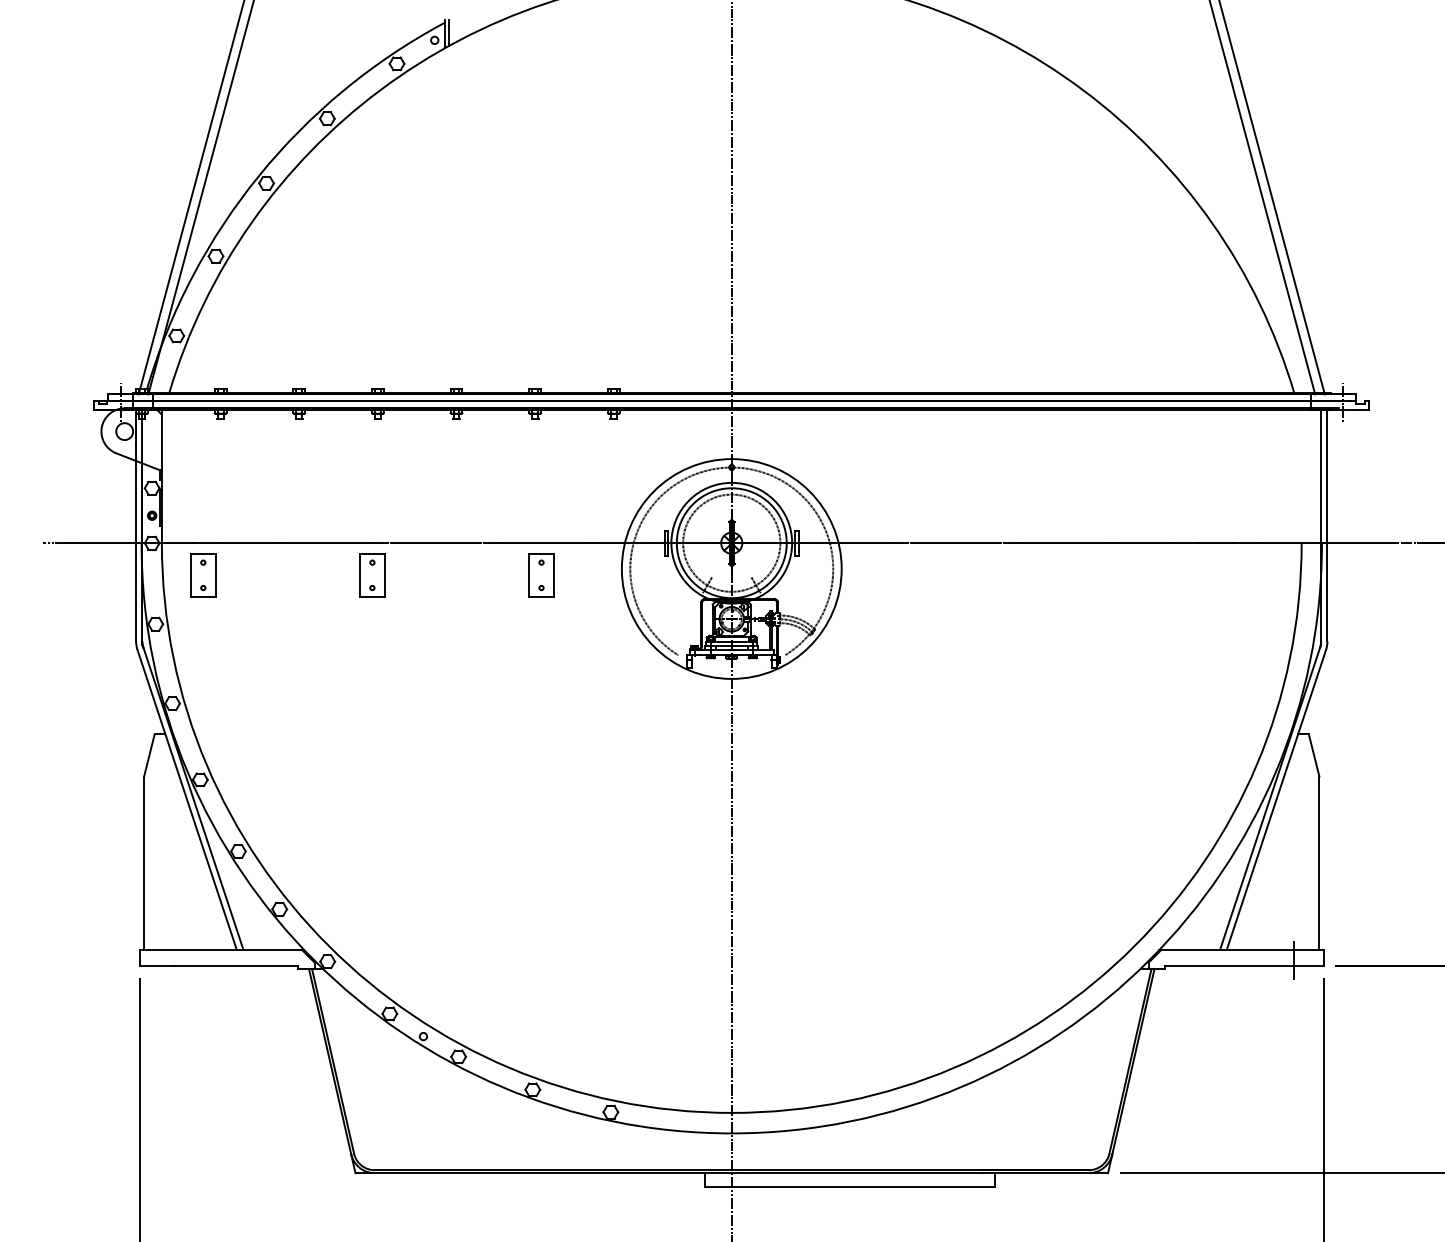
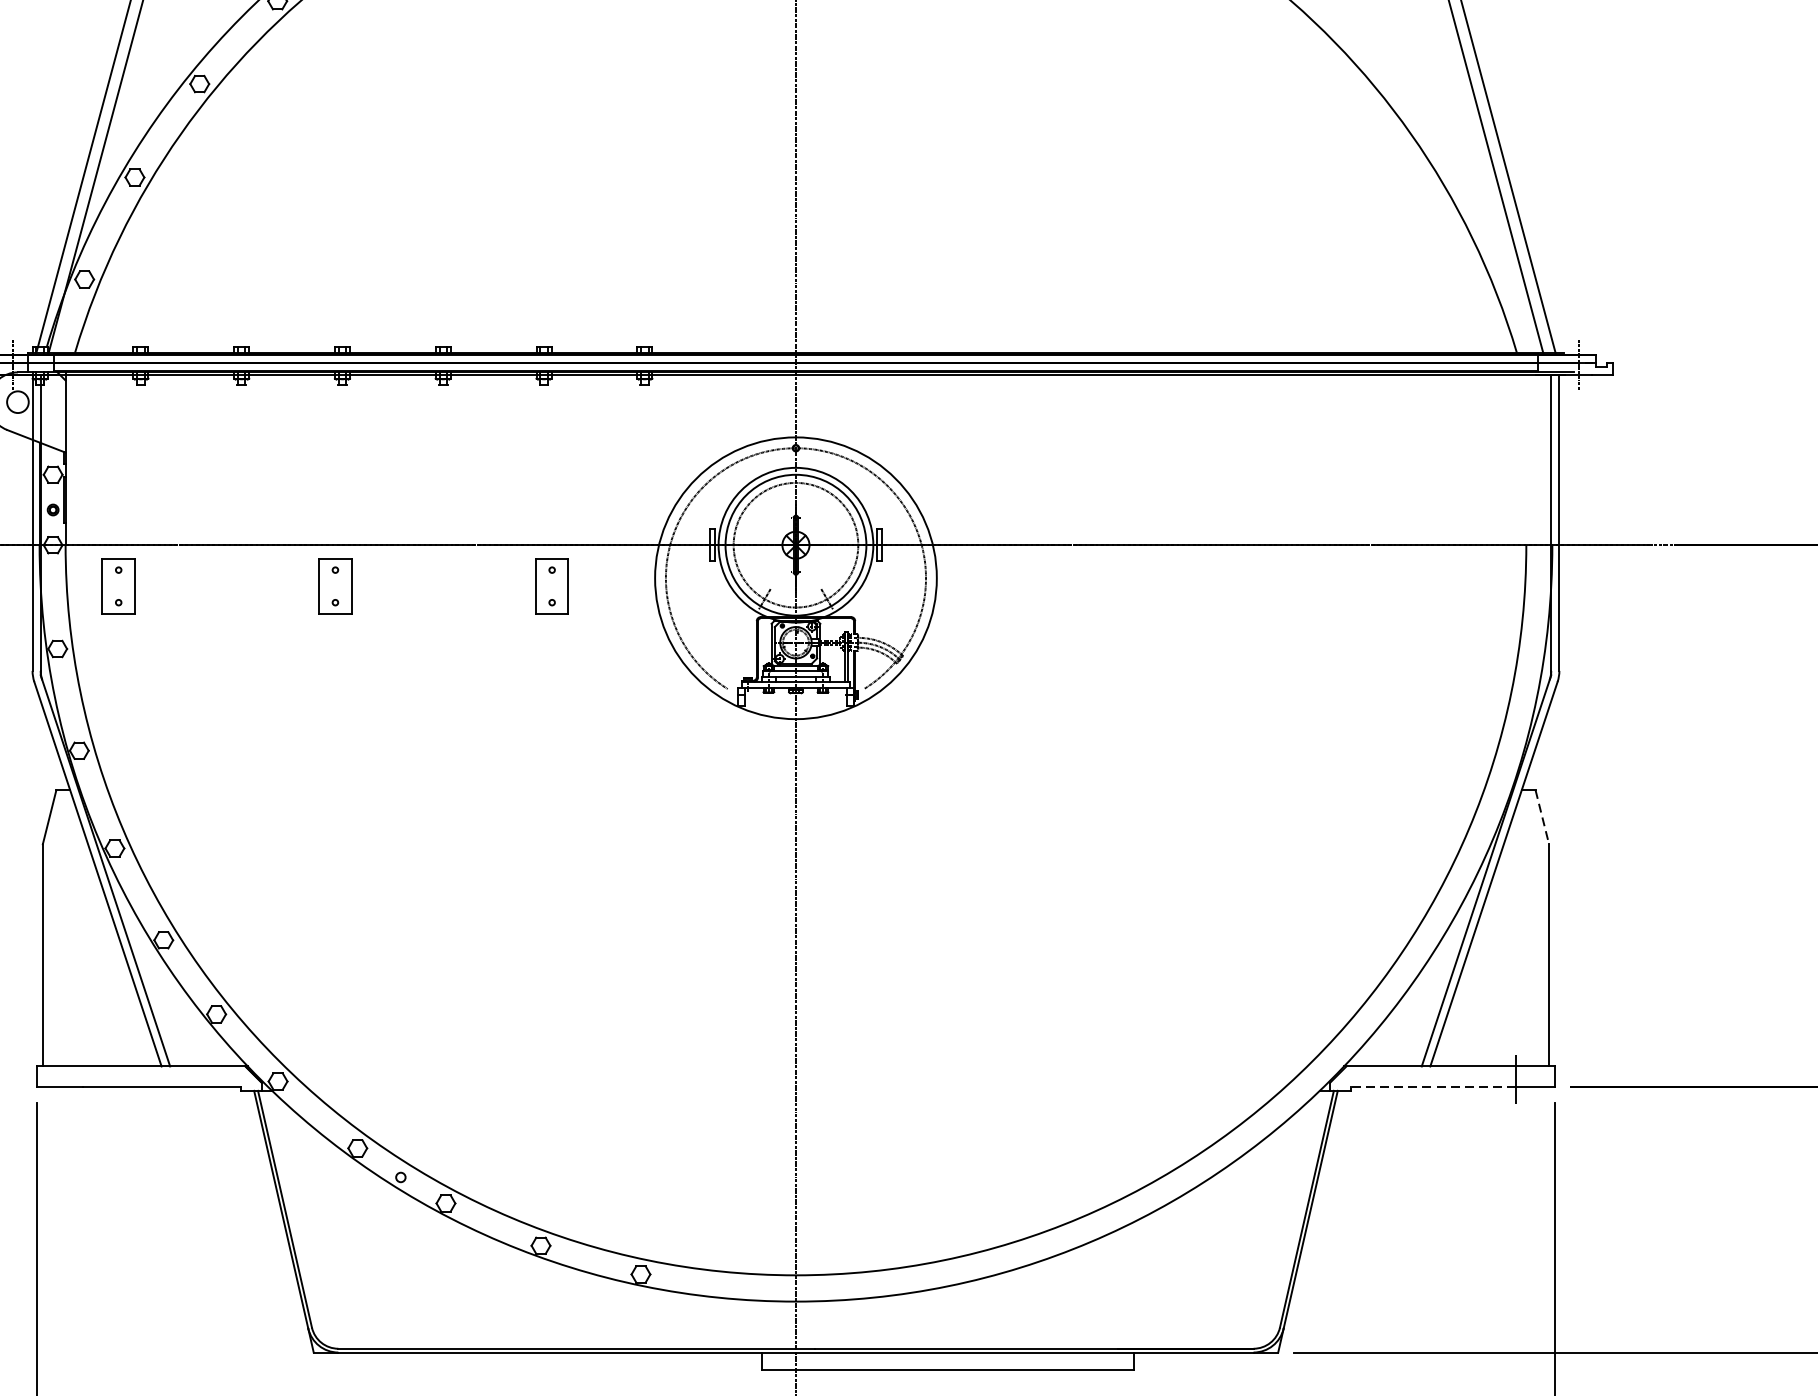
line: (1314, 755) -> (1542, 817), solid -> dashed
line: (1228, 965) -> (1432, 1086), solid -> dashed

